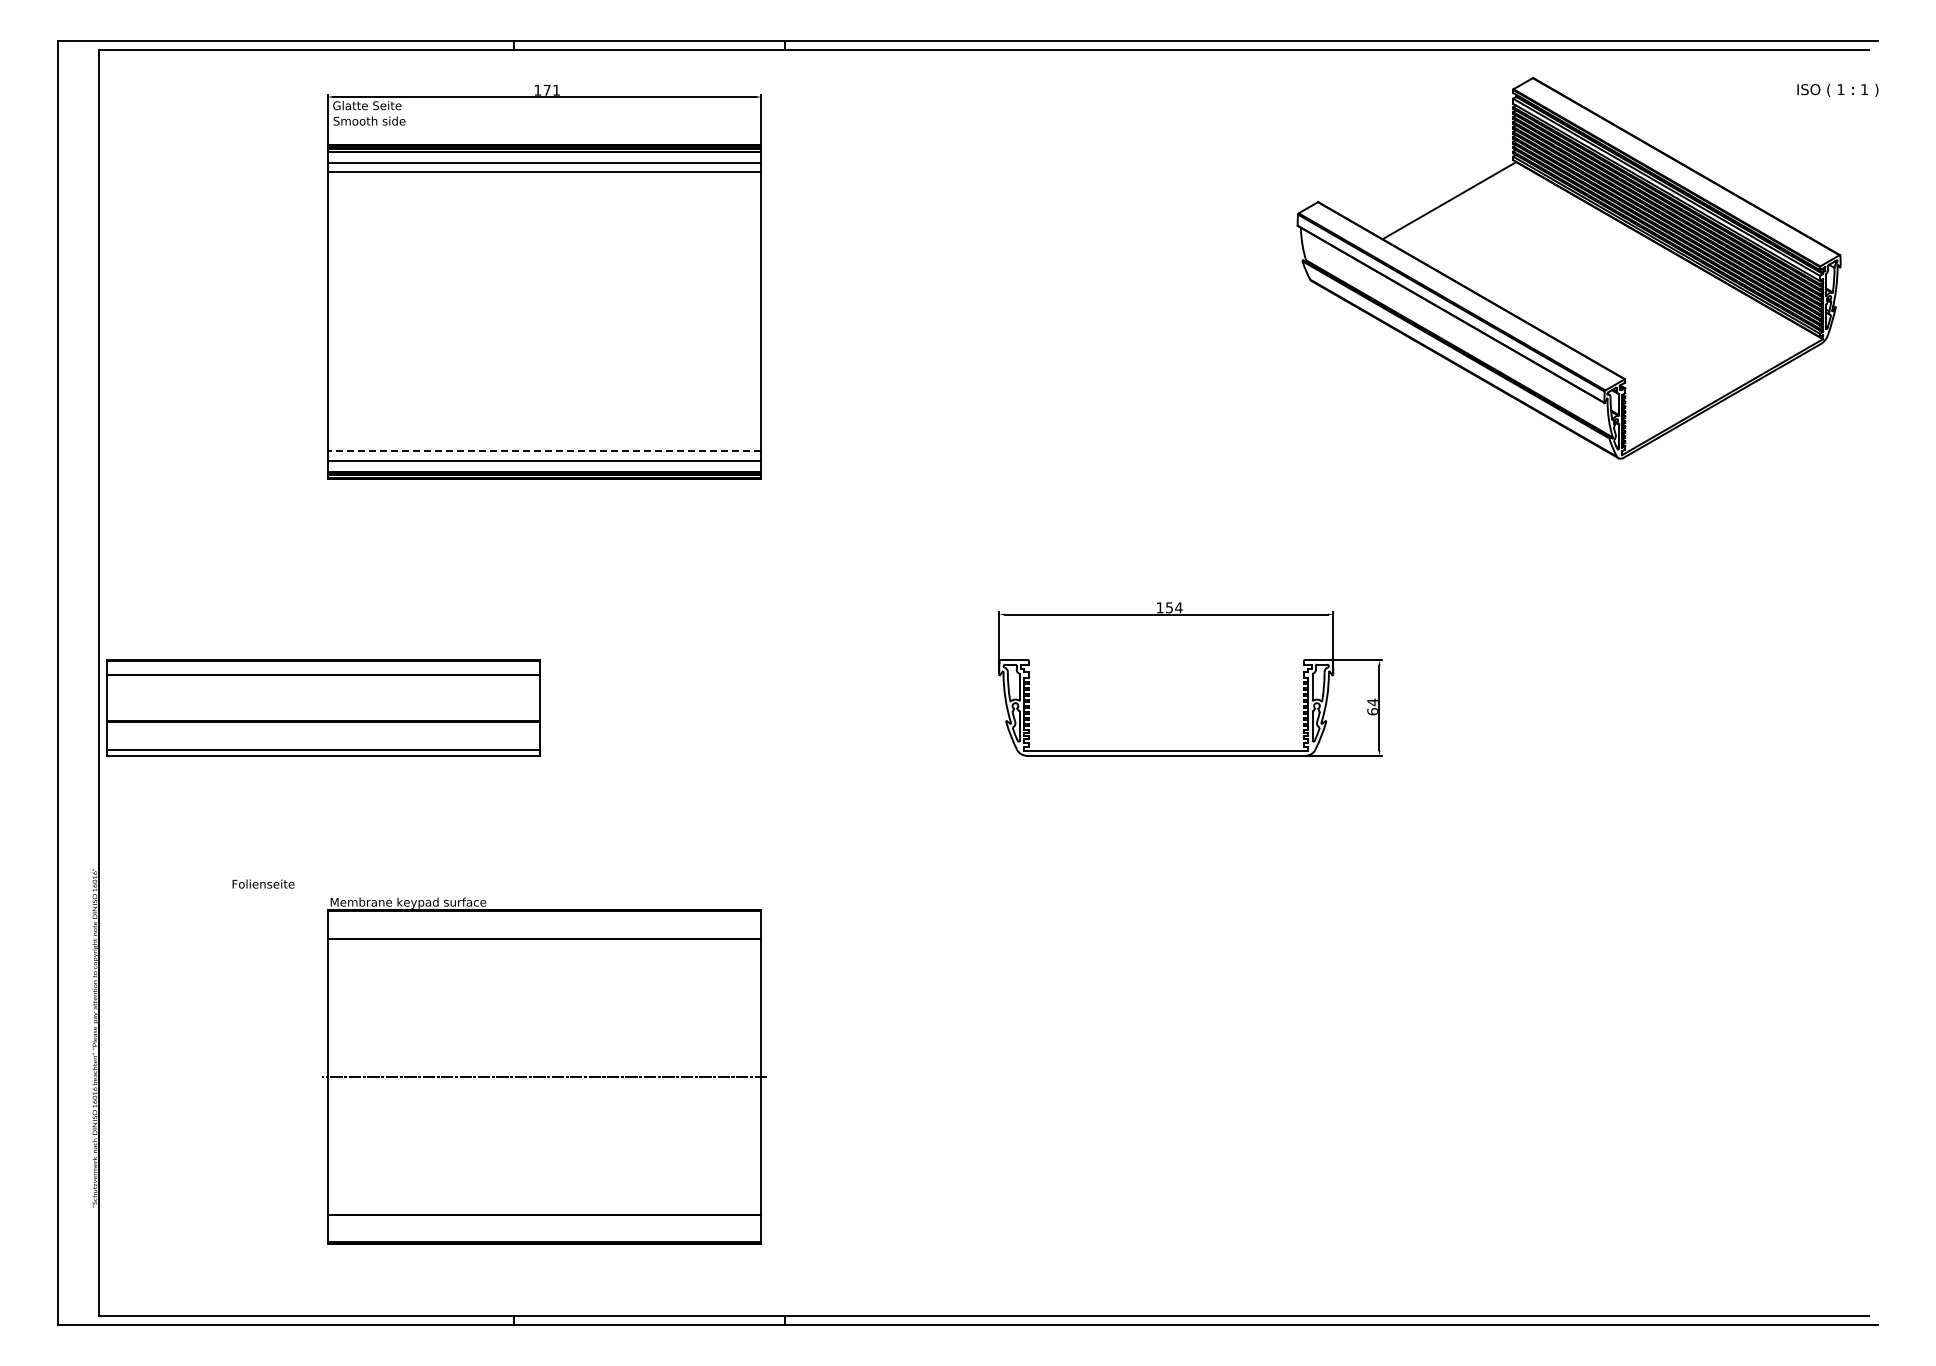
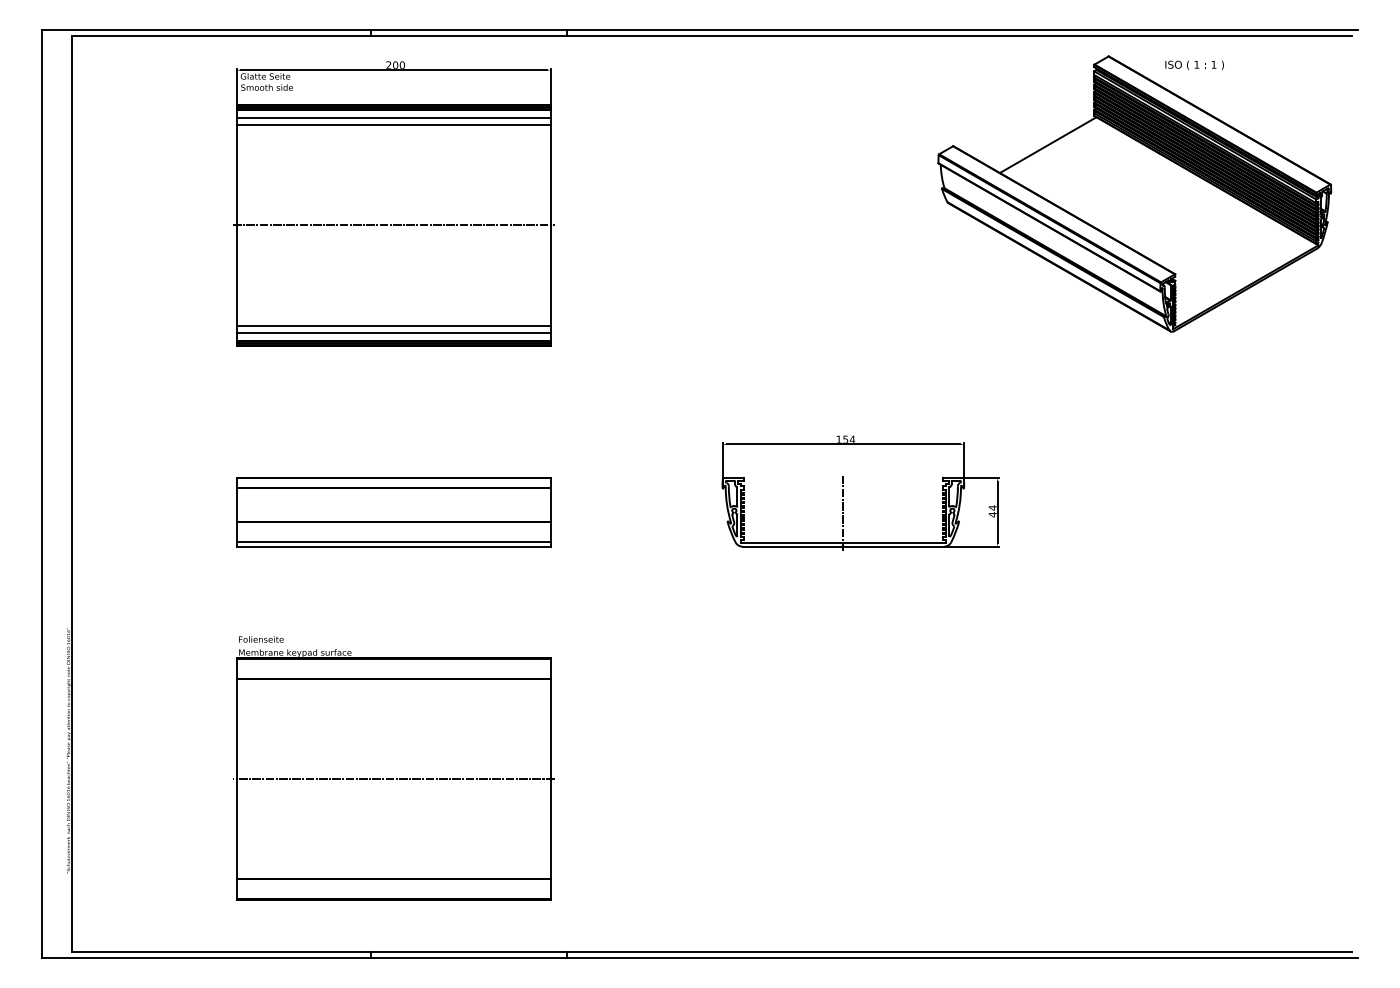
text: (547, 89) -> (395, 64), 171 -> 200
text: (1837, 89) -> (1194, 64), moved
line: (544, 311) -> (393, 225), added
line: (544, 451) -> (393, 326), dashed -> solid
part: (323, 707) -> (393, 511), moved
line: (1166, 709) -> (843, 513), added
text: (1372, 711) -> (992, 514), 64 -> 44
text: (263, 883) -> (261, 639), moved

